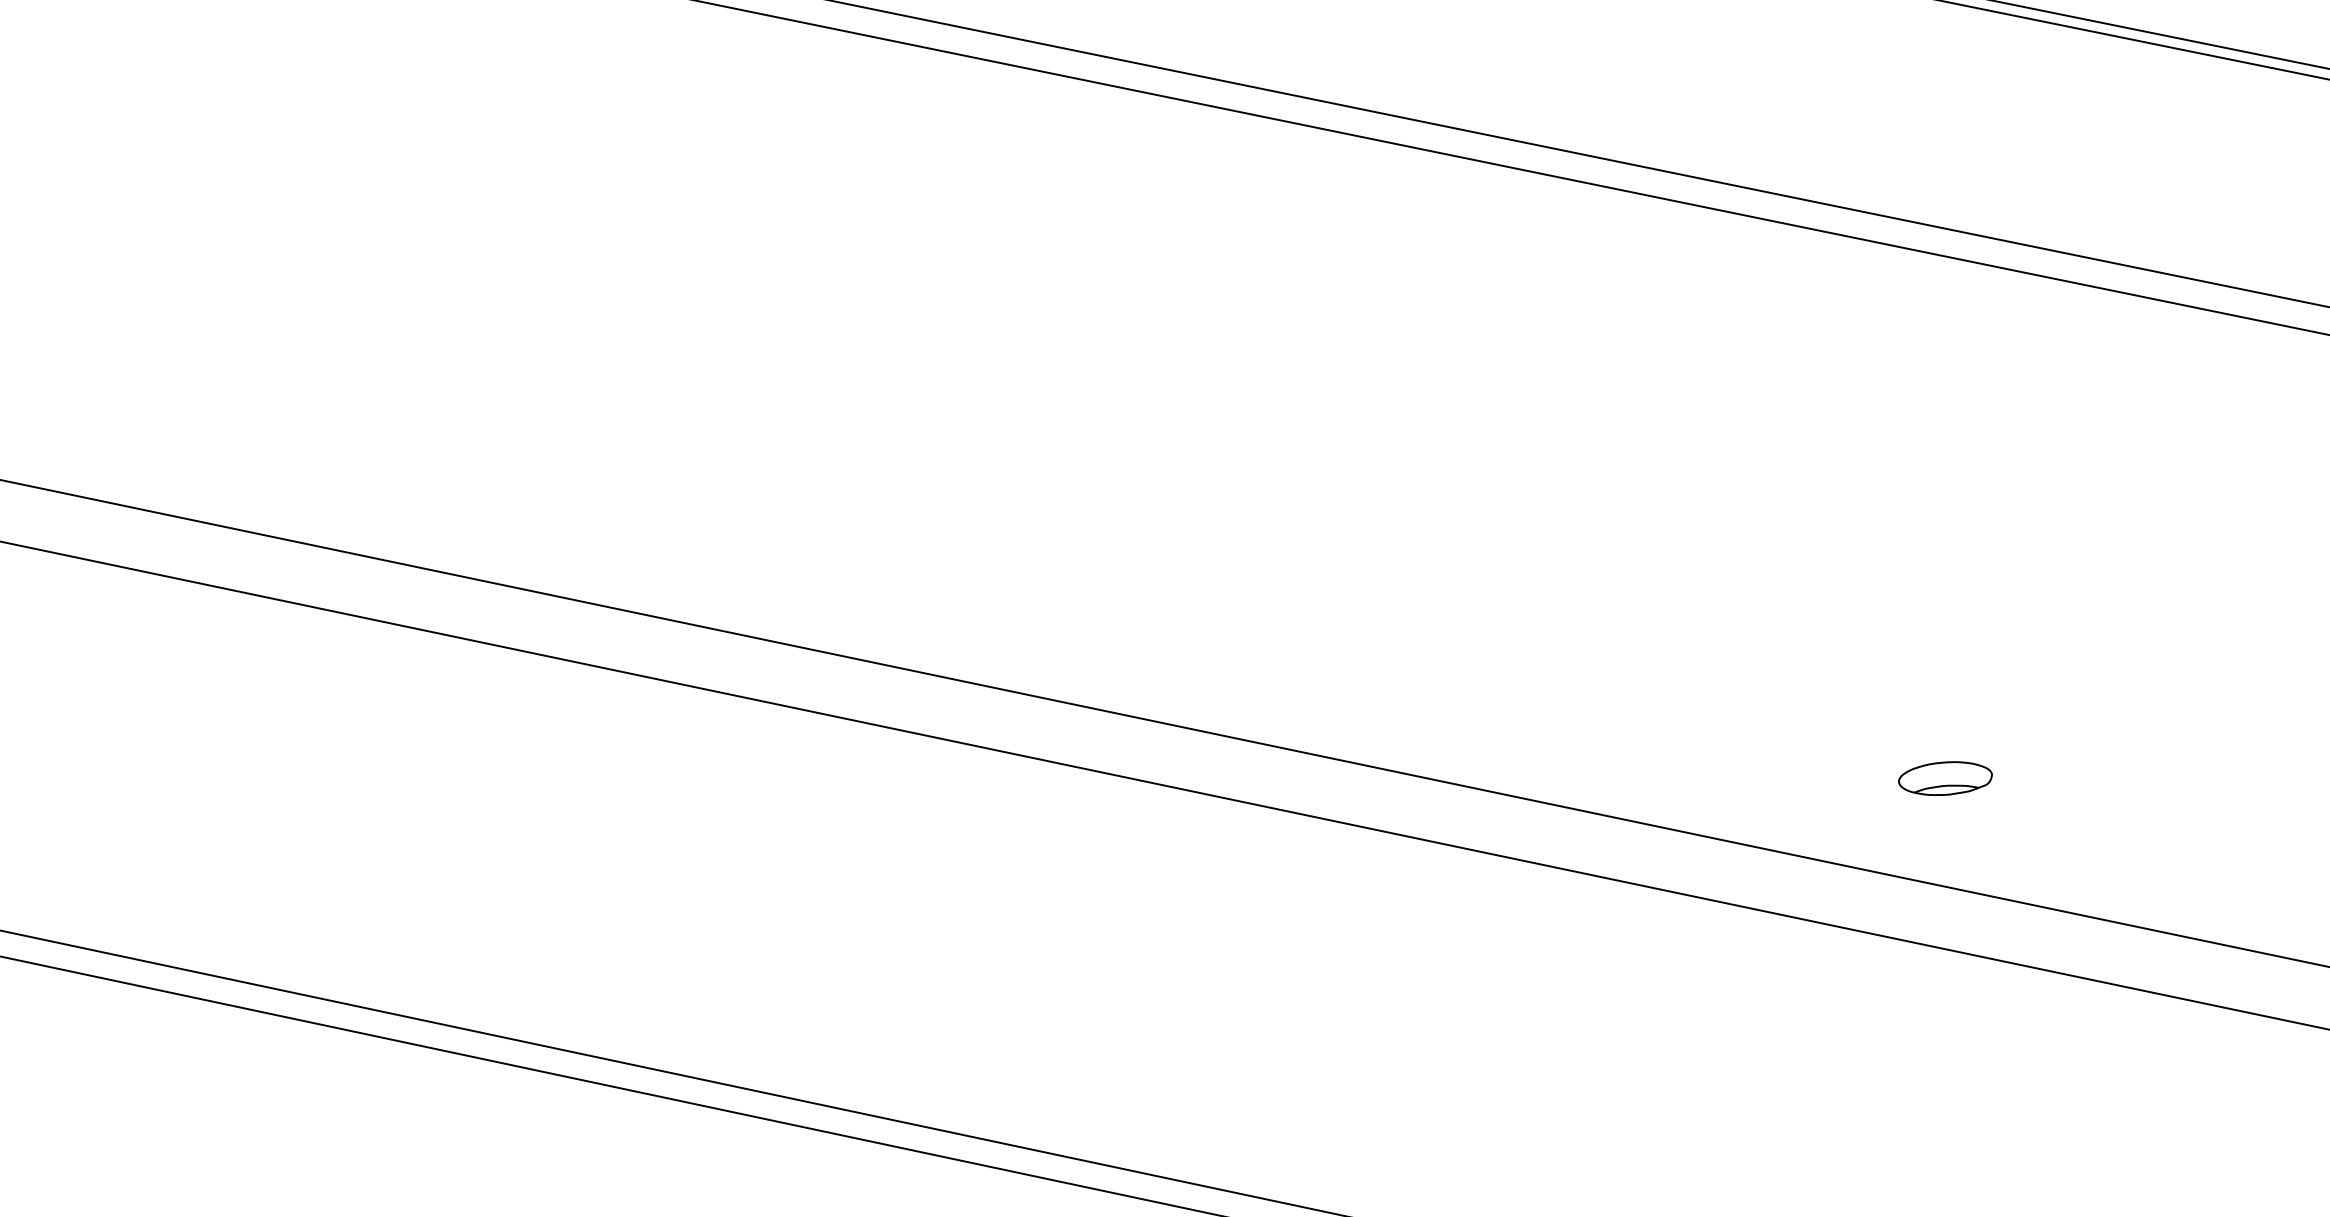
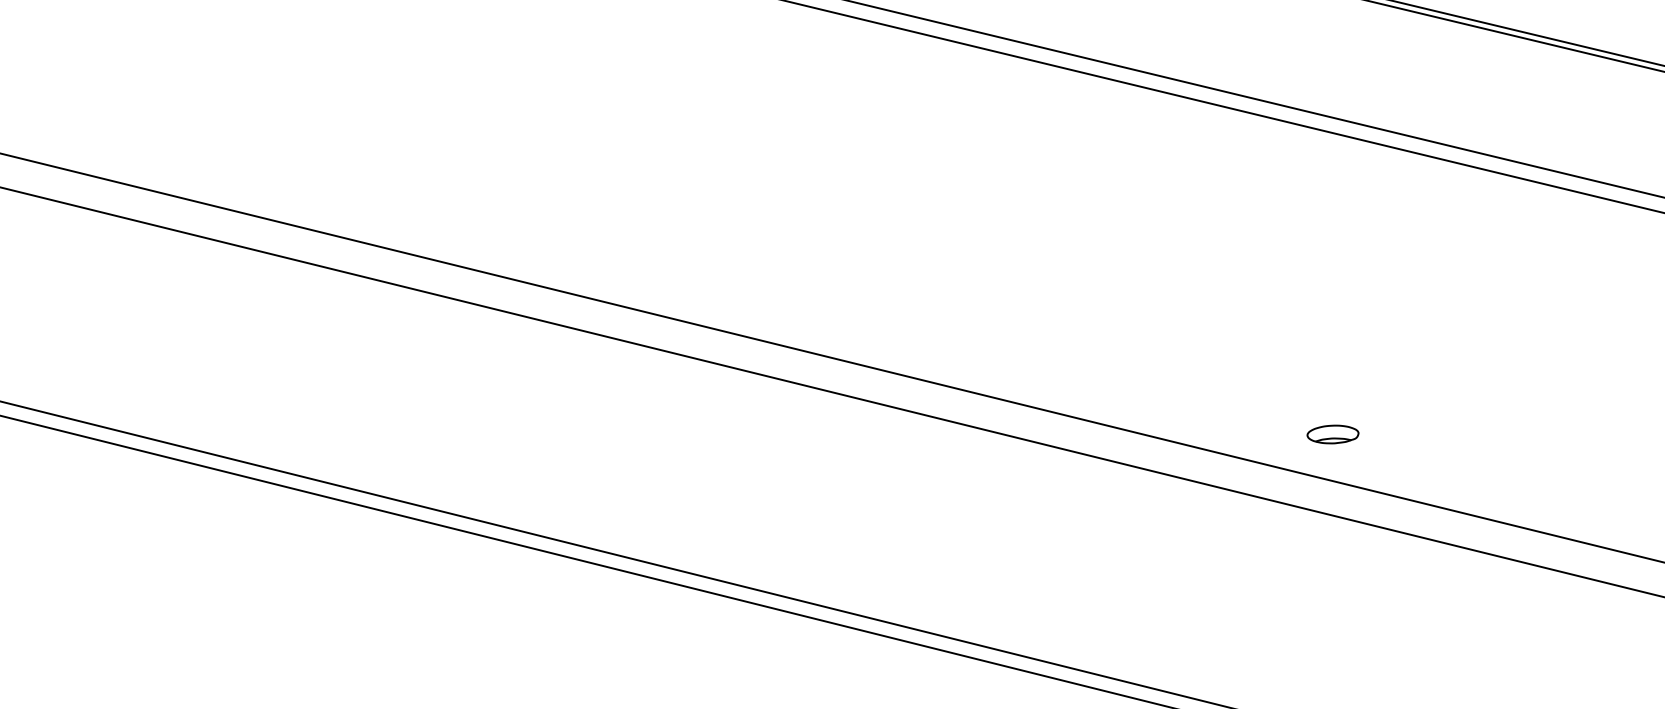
part: (1944, 778) -> (1332, 434), moved

